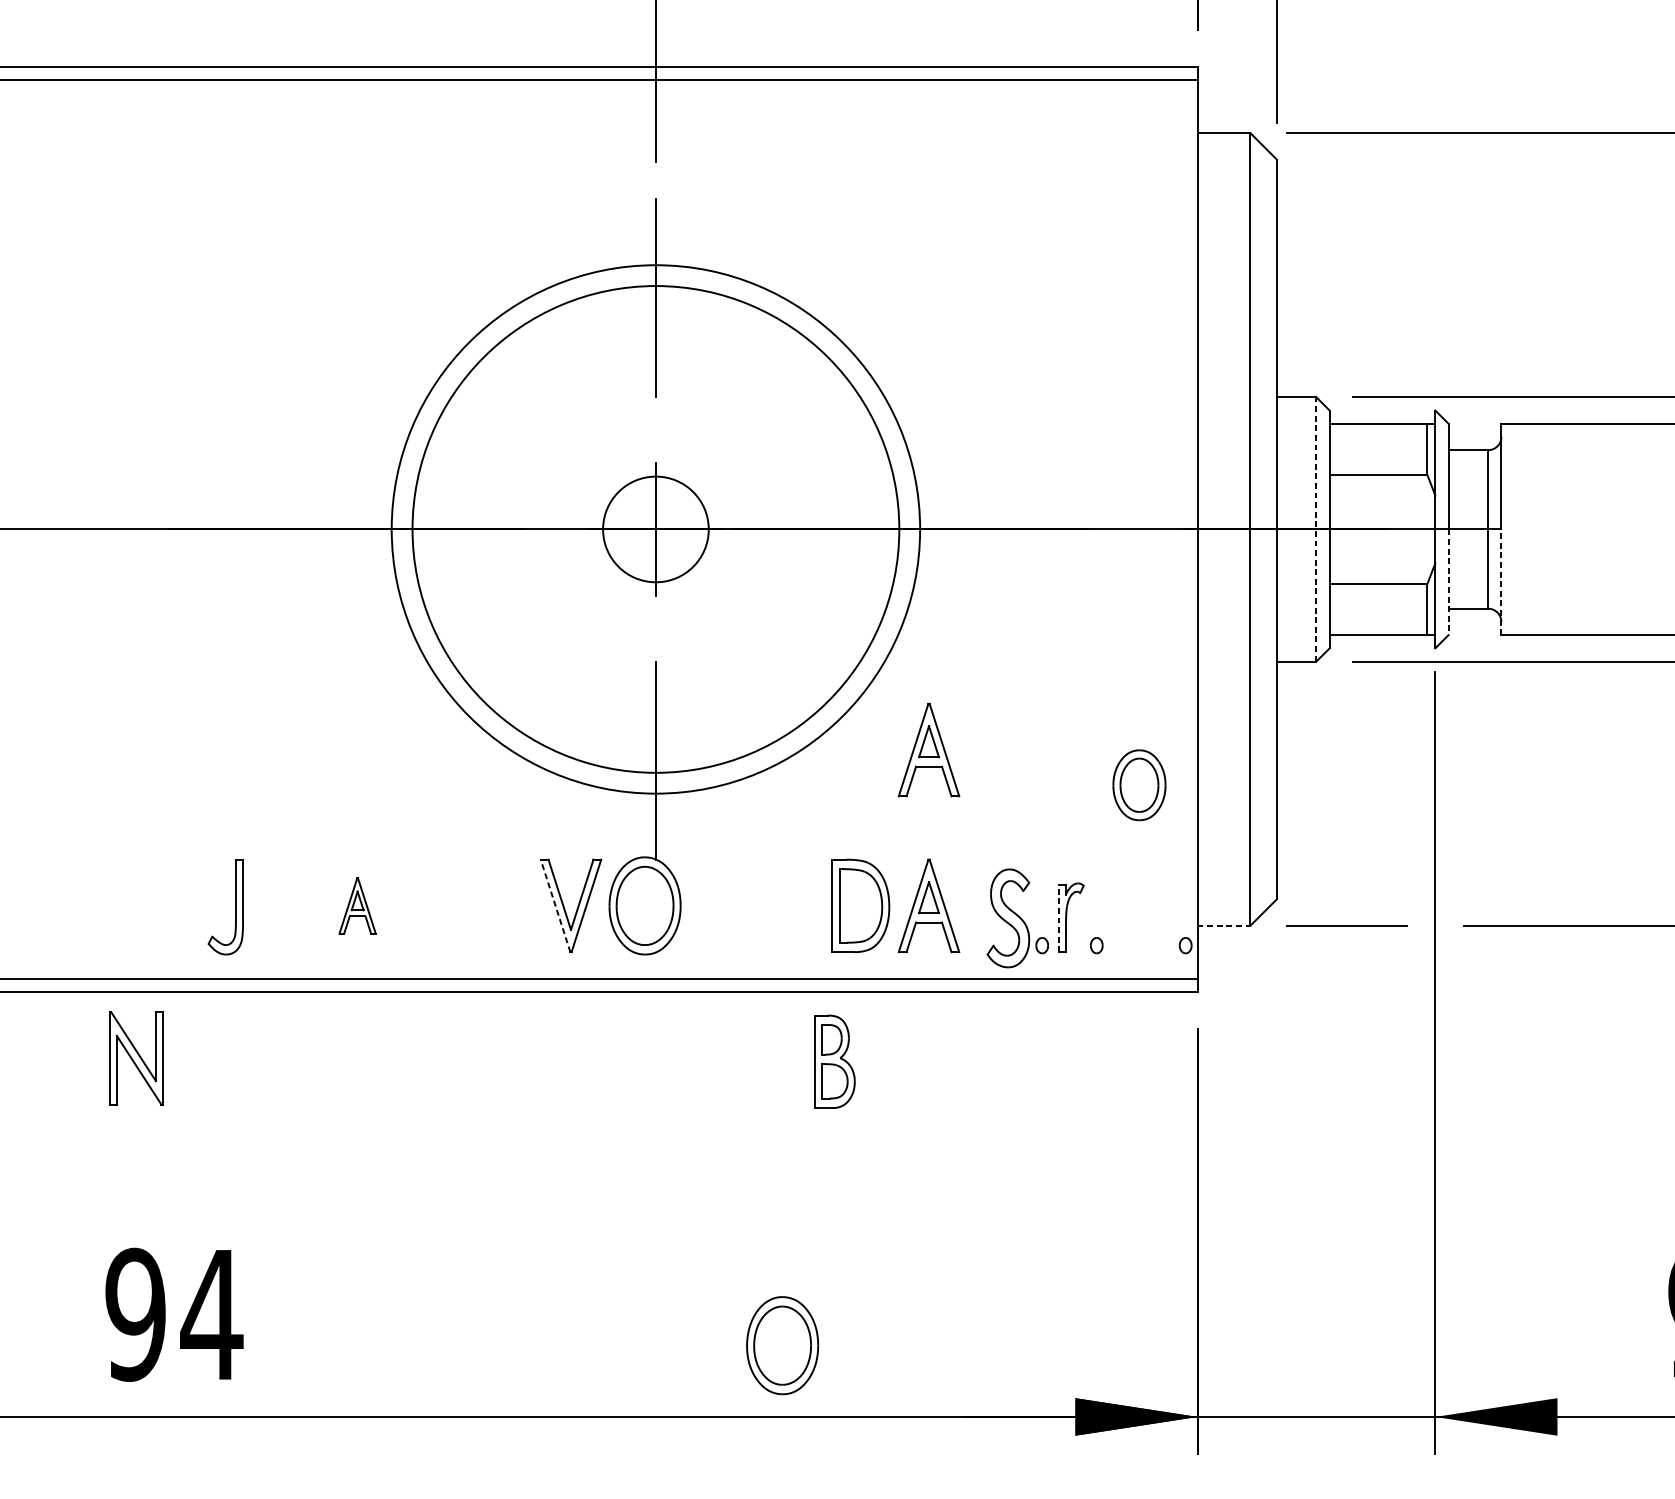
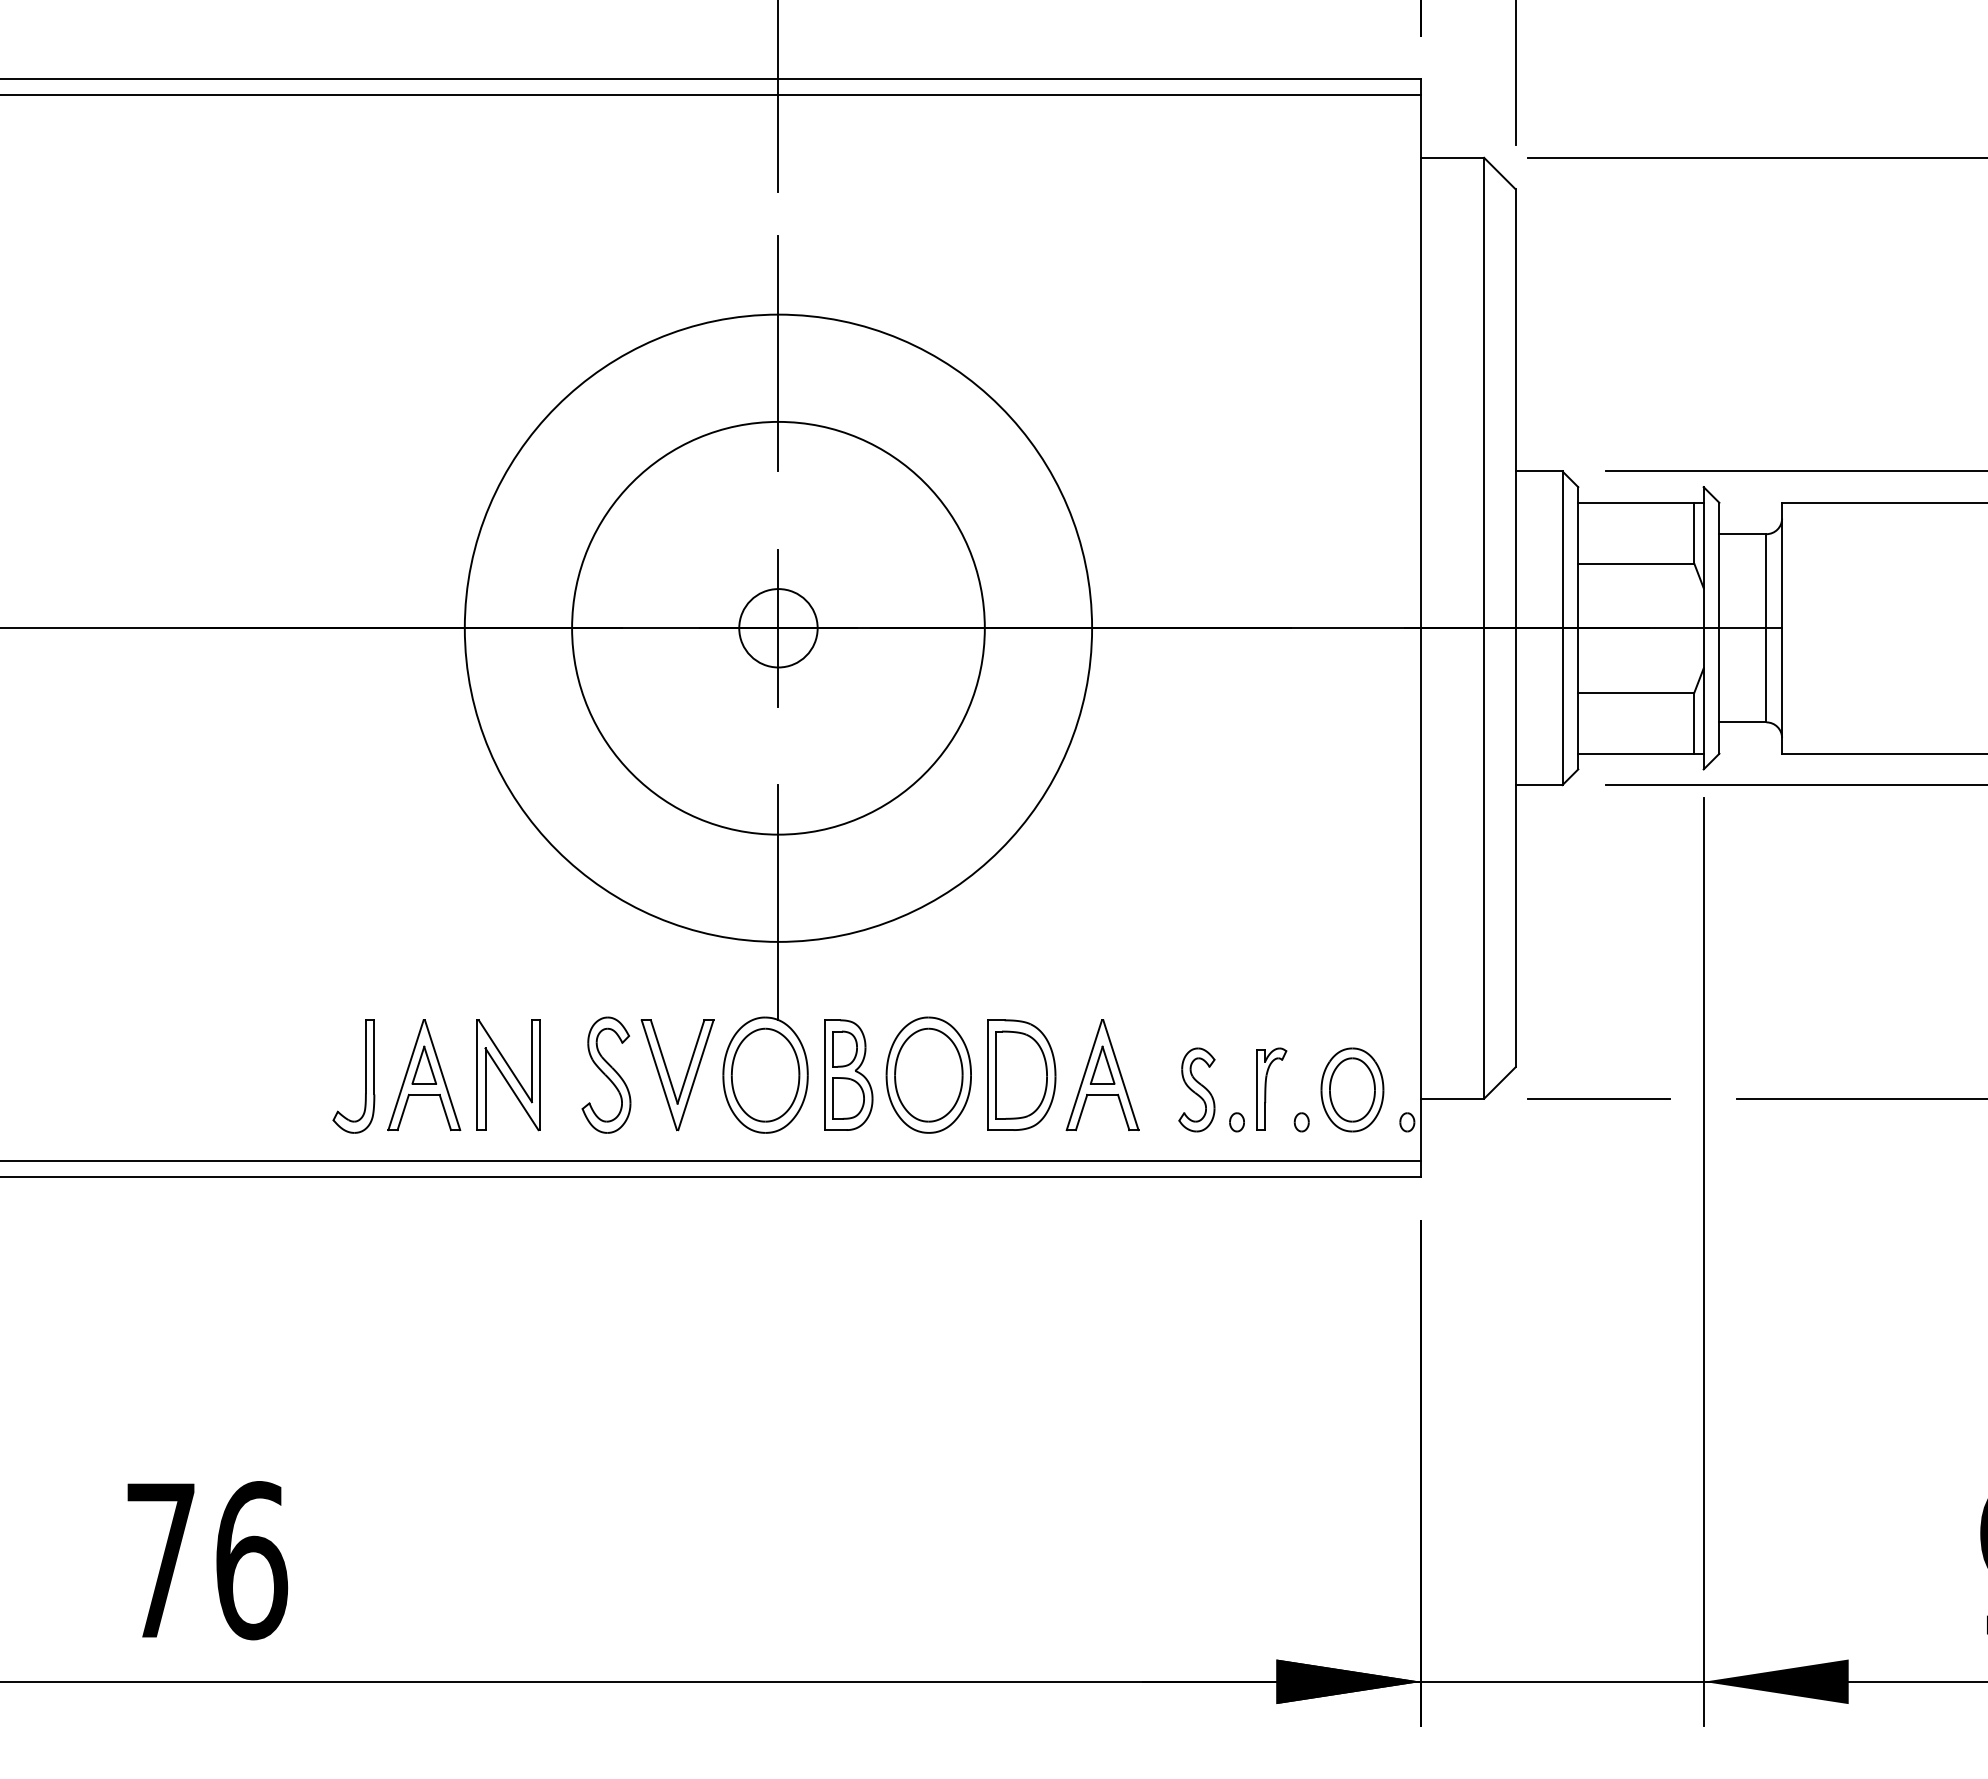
circle: (655, 528) -> (778, 627), size x0.71
circle: (655, 529) -> (778, 628), size x0.62
line: (1316, 529) -> (1562, 628), dashed -> solid
line: (1448, 582) -> (1719, 691), dashed -> solid
line: (1501, 582) -> (1782, 691), dashed -> solid
part: (928, 750) -> (1102, 890), removed
part: (1139, 784) -> (1352, 1089), moved
part: (511, 905) -> (606, 1074), added
part: (357, 906) -> (424, 1075), size x1.67
line: (555, 906) -> (659, 1075), dashed -> solid
part: (235, 907) -> (365, 1076), moved
part: (1008, 917) -> (1196, 1089), size x0.71
line: (1058, 917) -> (1256, 1089), dashed -> solid
line: (1224, 925) -> (1453, 1098), dashed -> solid
part: (136, 1058) -> (508, 1075), moved
part: (834, 1061) -> (848, 1074), moved
text: (174, 1314) -> (206, 1560), 94 -> 76
part: (782, 1345) -> (928, 1074), moved

